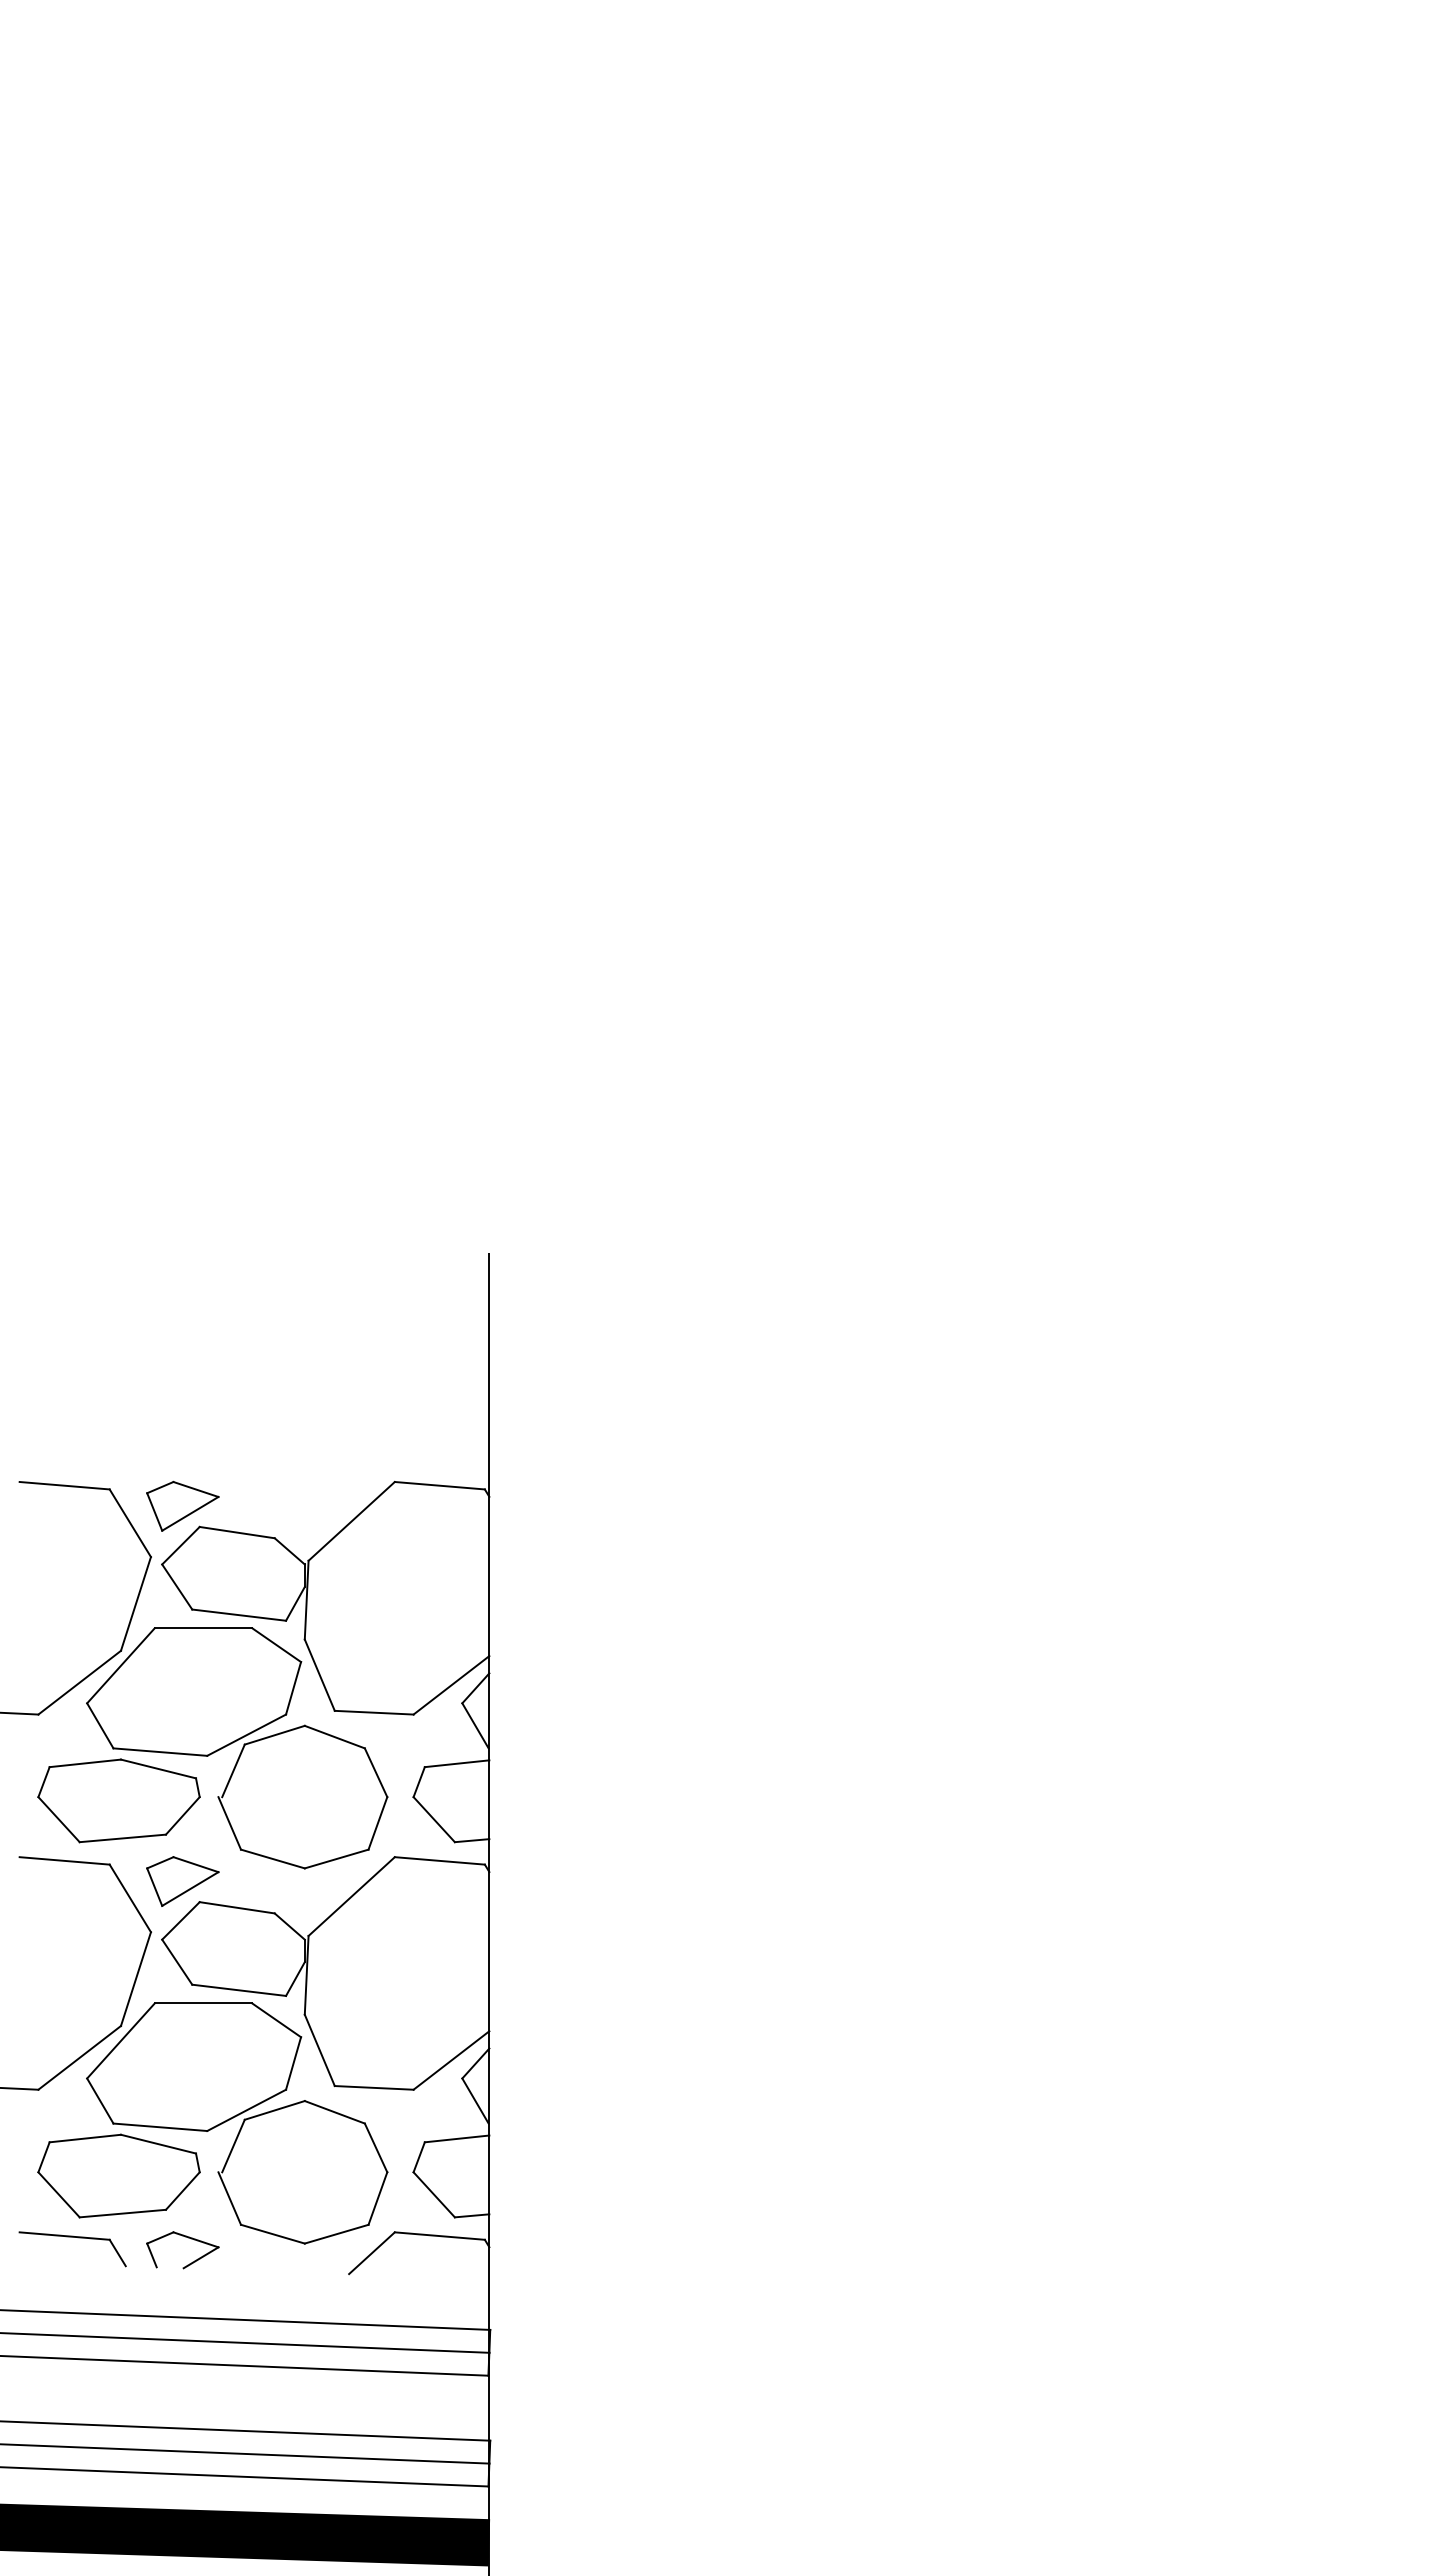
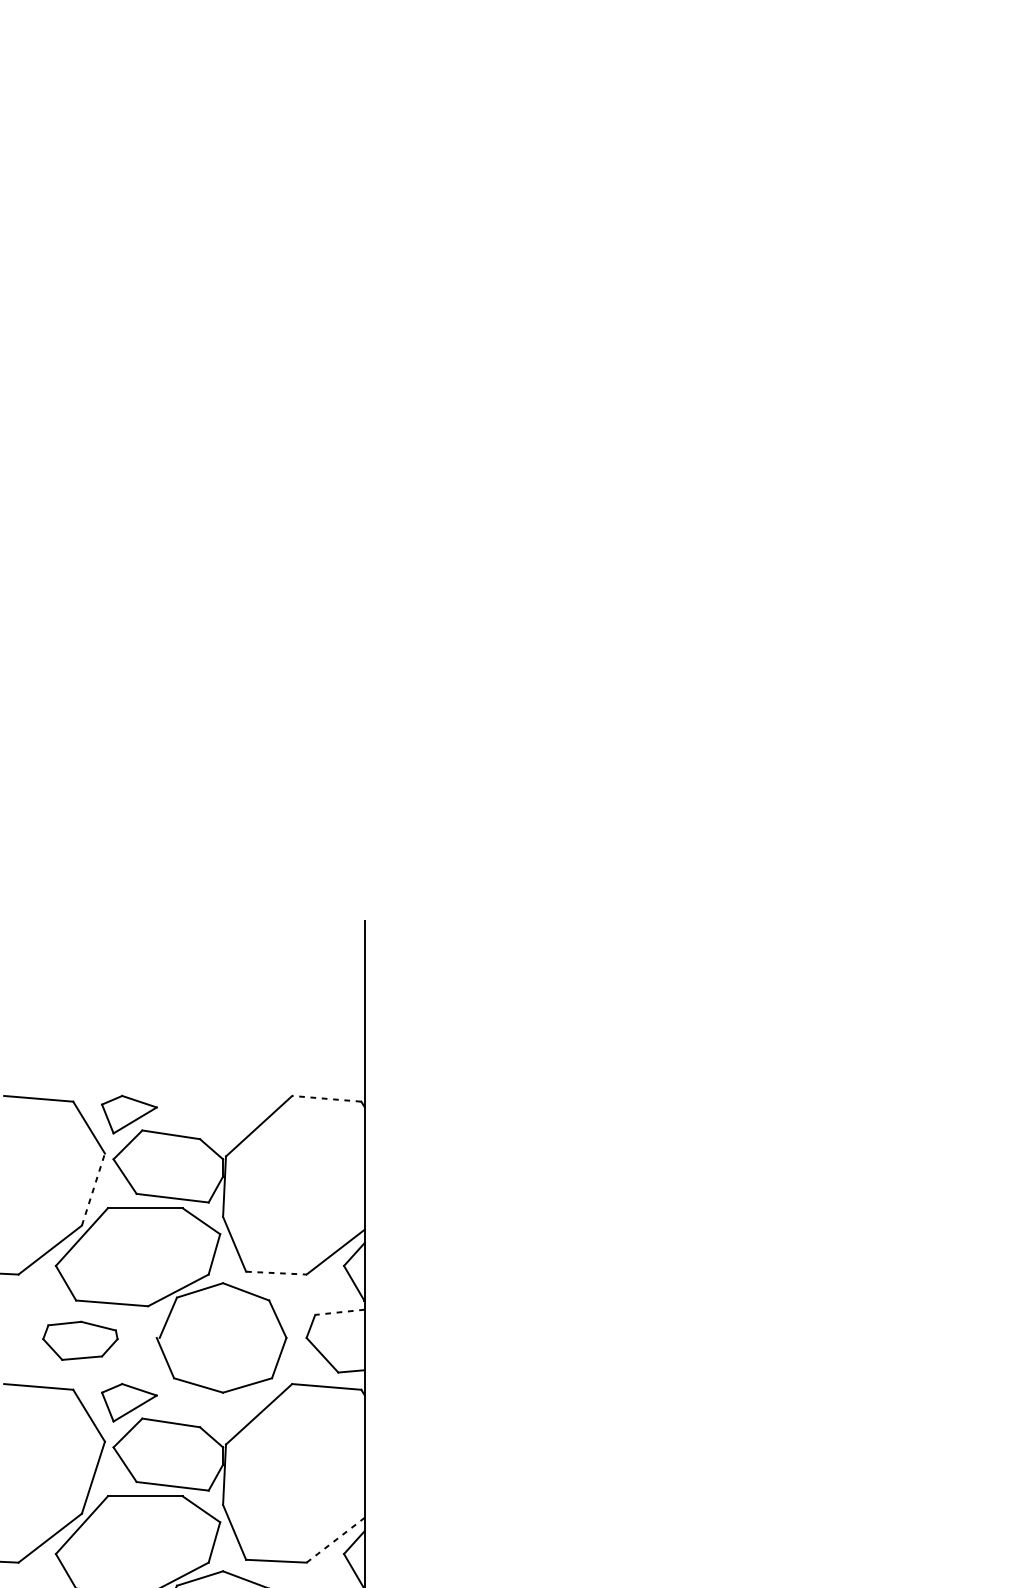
line: (439, 1485) -> (326, 1098), solid -> dashed
line: (136, 1603) -> (93, 1189), solid -> dashed
line: (374, 1712) -> (276, 1272), solid -> dashed
line: (456, 1763) -> (339, 1312), solid -> dashed
part: (118, 1800) -> (80, 1340), size x0.6
line: (451, 2060) -> (335, 1540), solid -> dashed

